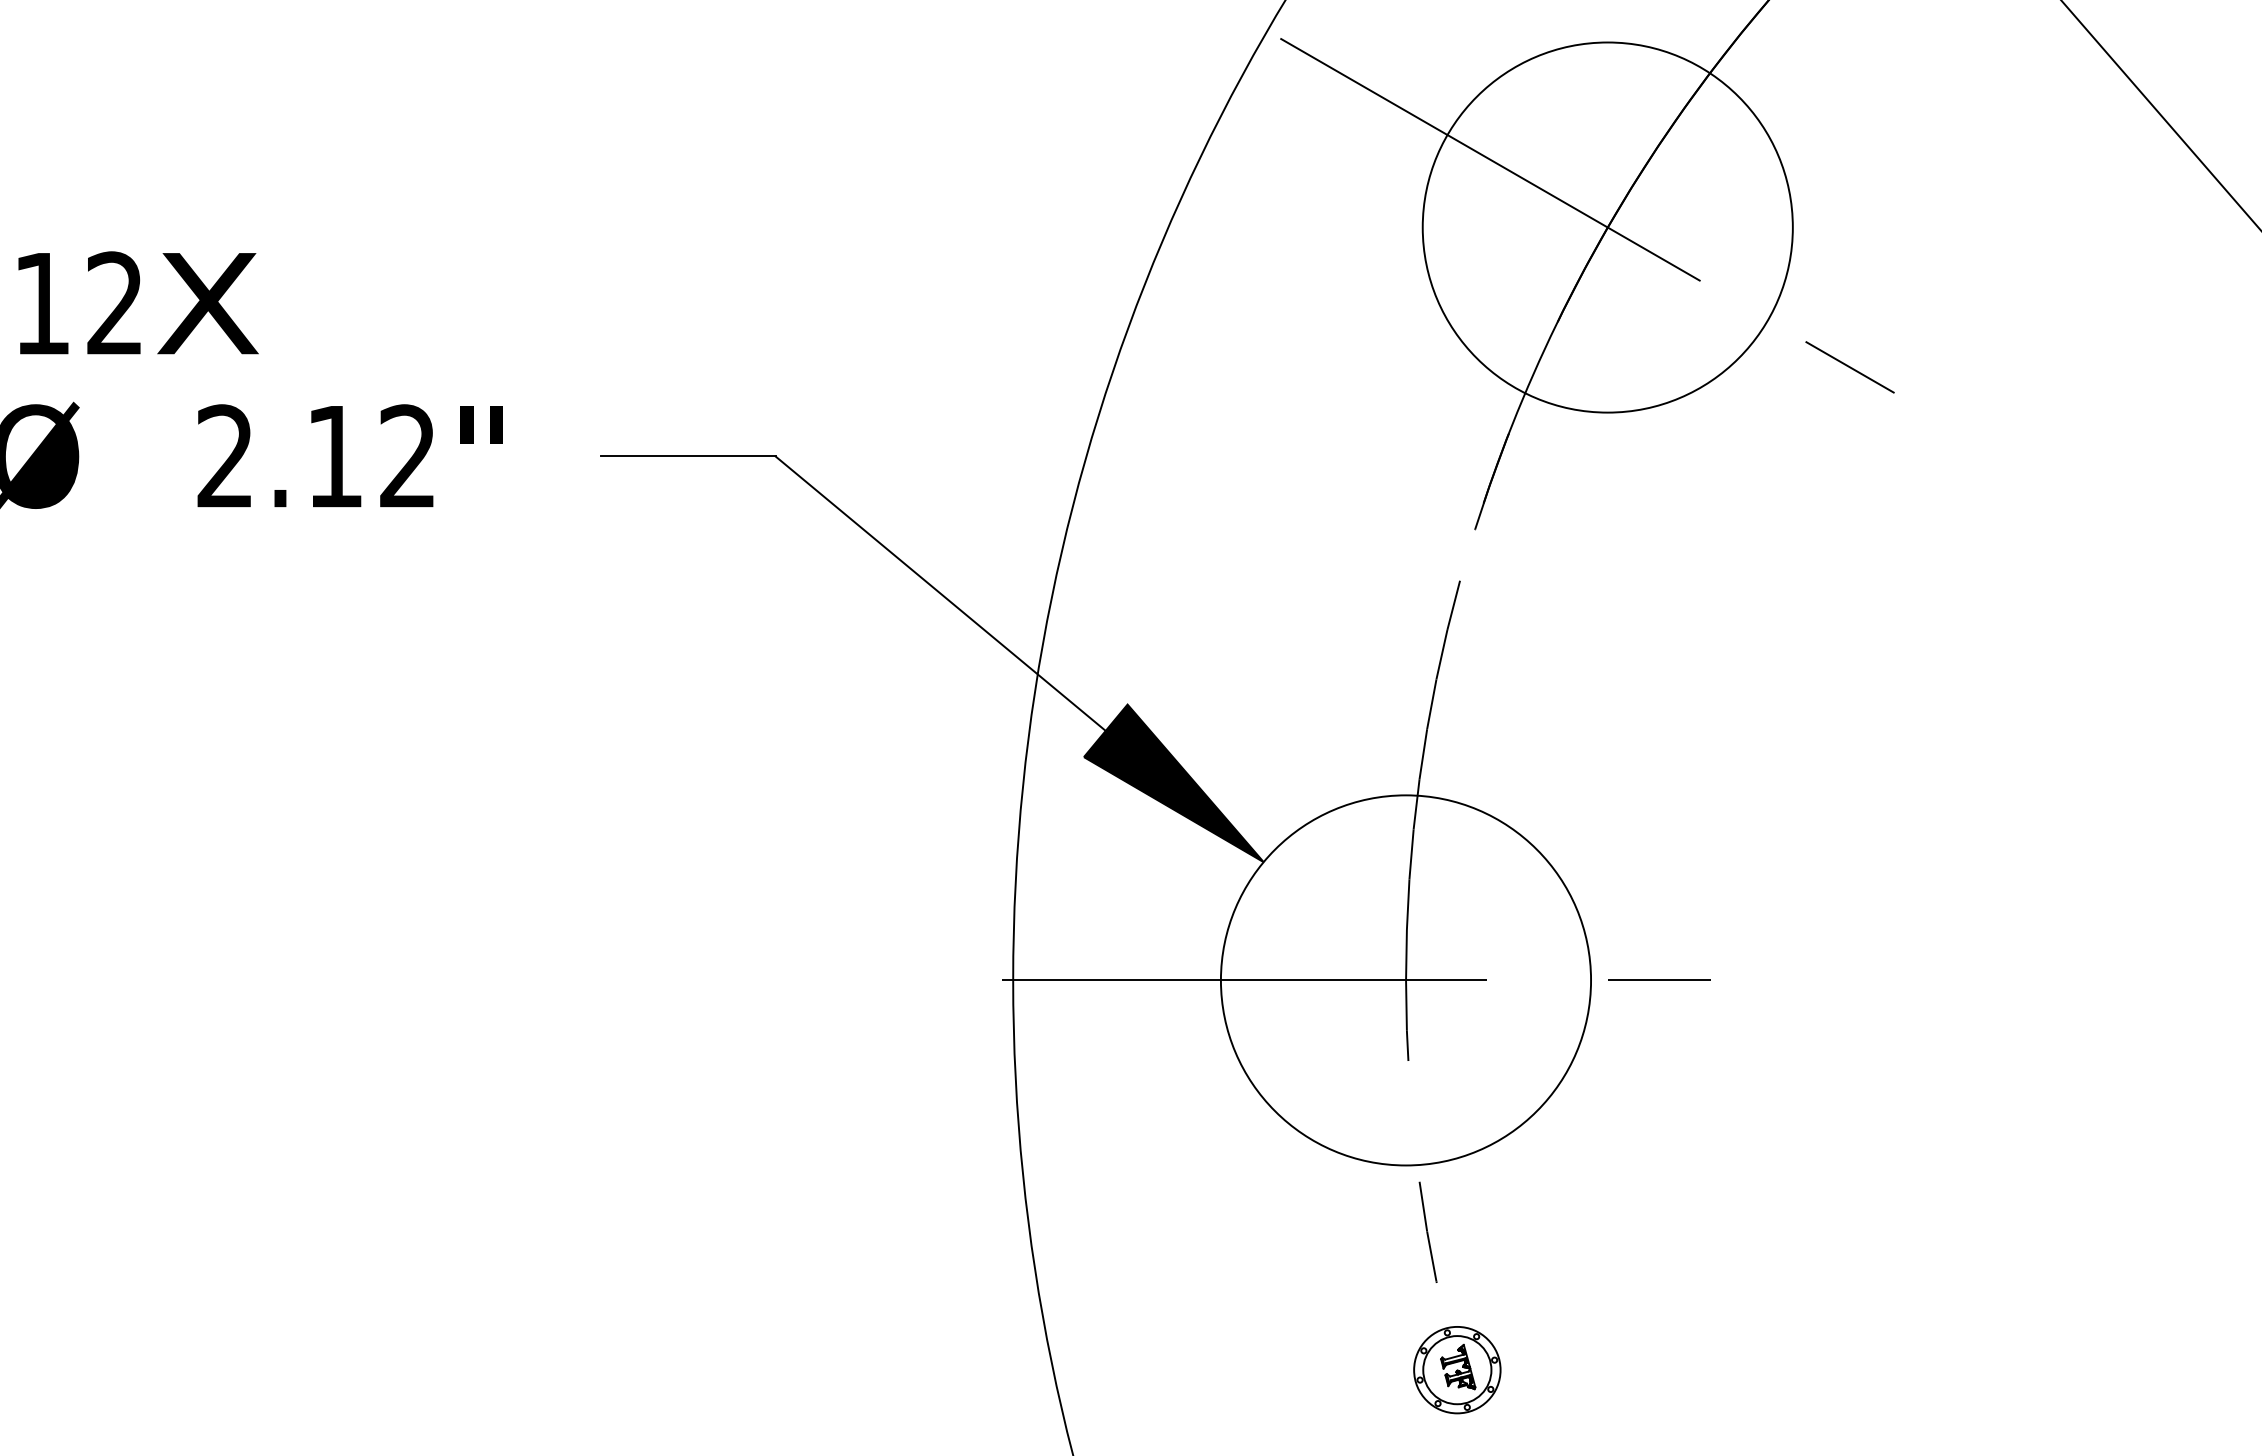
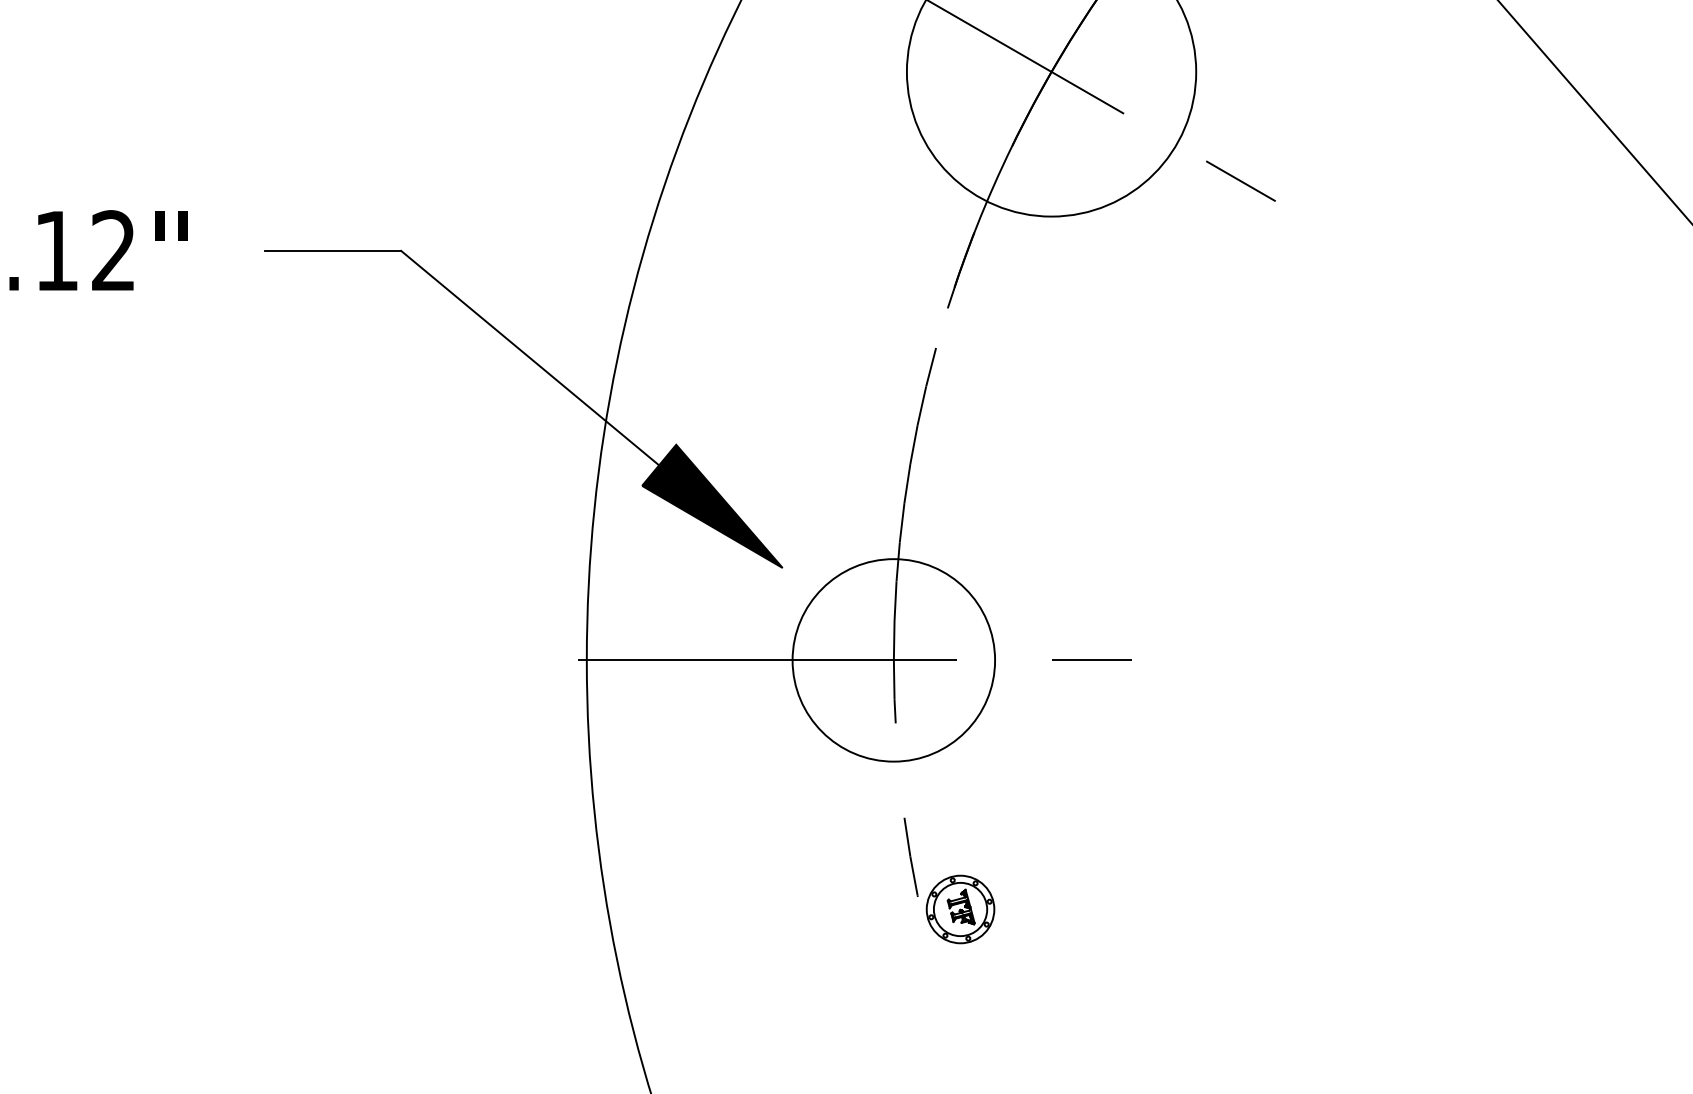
circle: (1405, 980) -> (893, 660), size x0.7
part: (1457, 1370) -> (960, 909), moved

